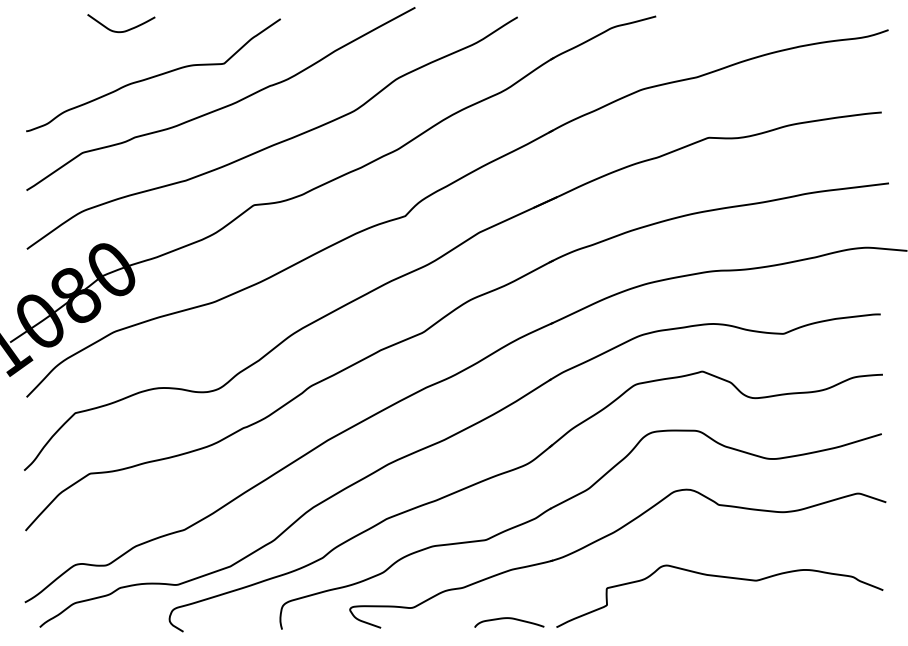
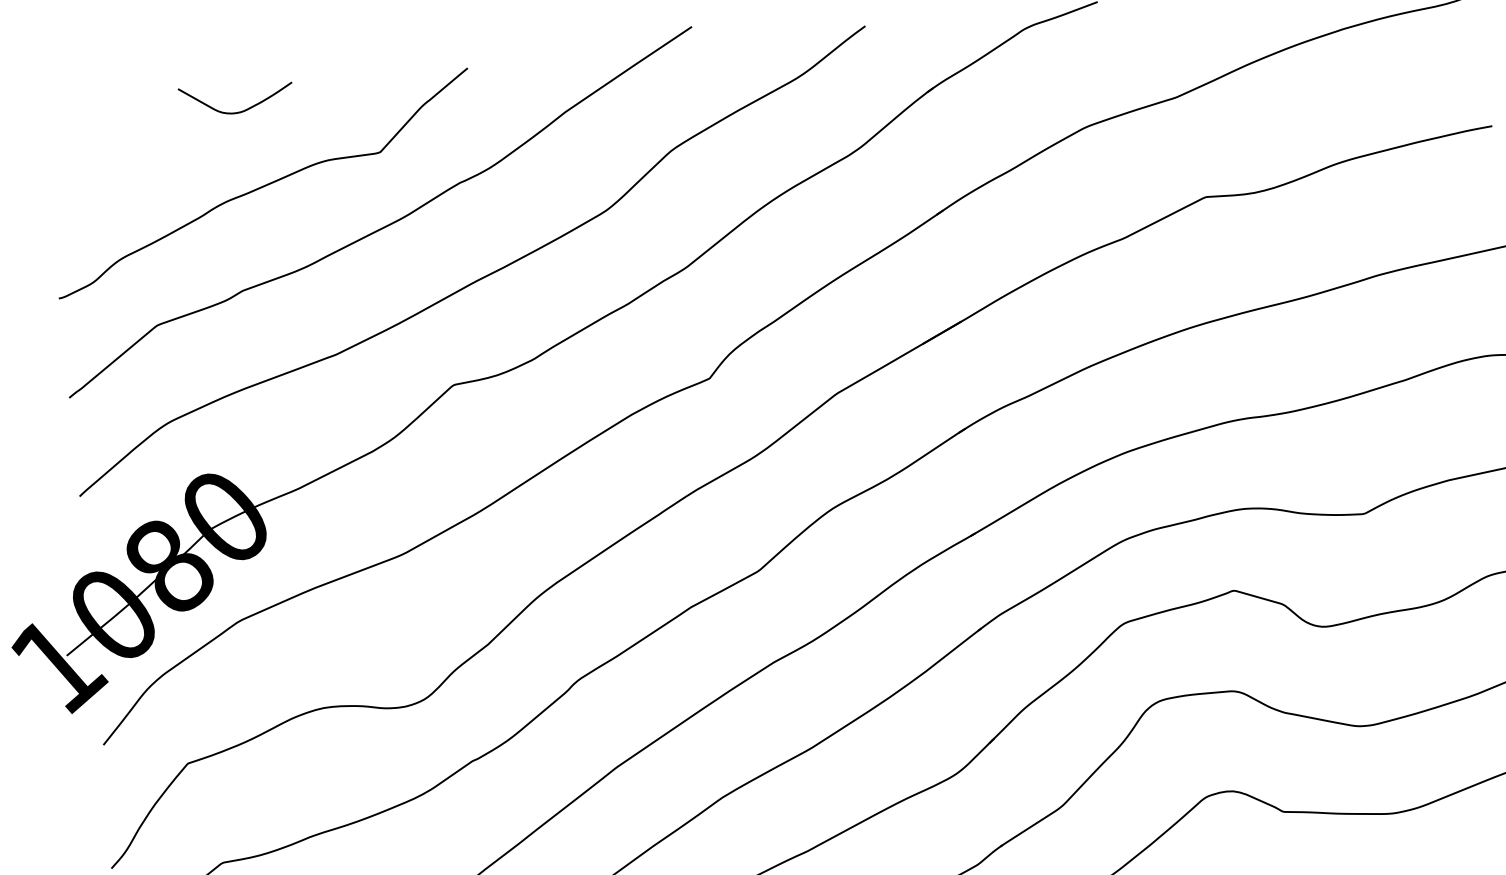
curve: (123, 30) -> (240, 109), moved

